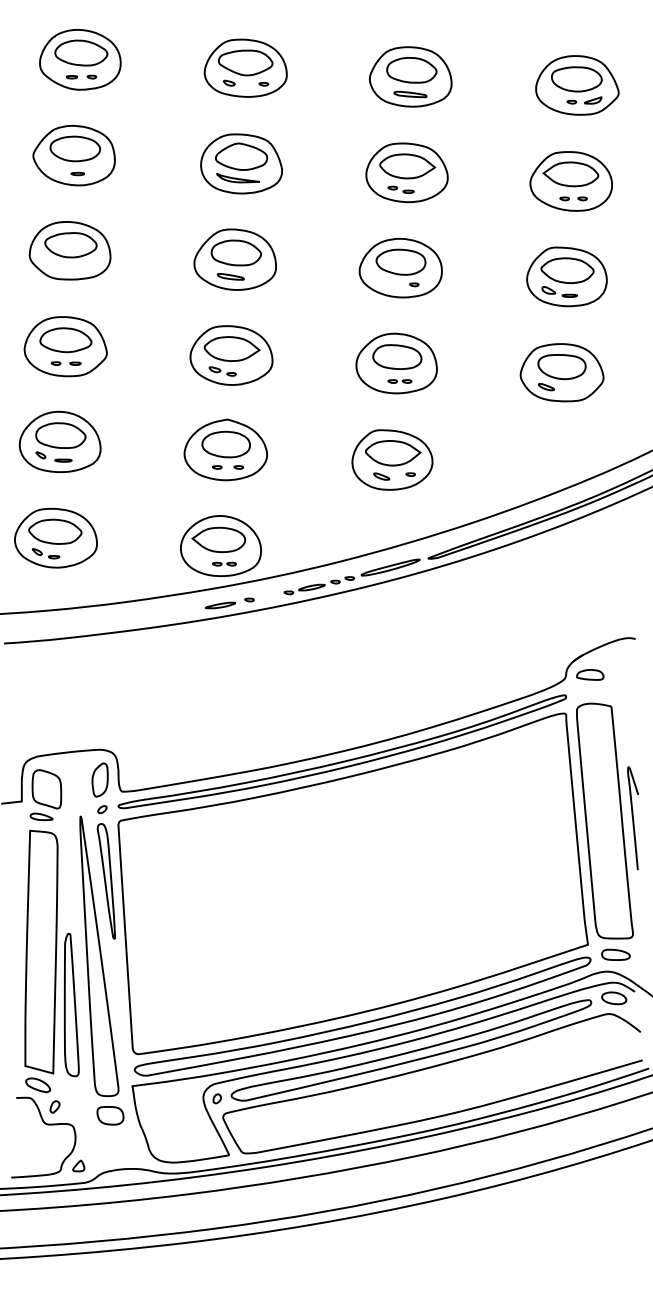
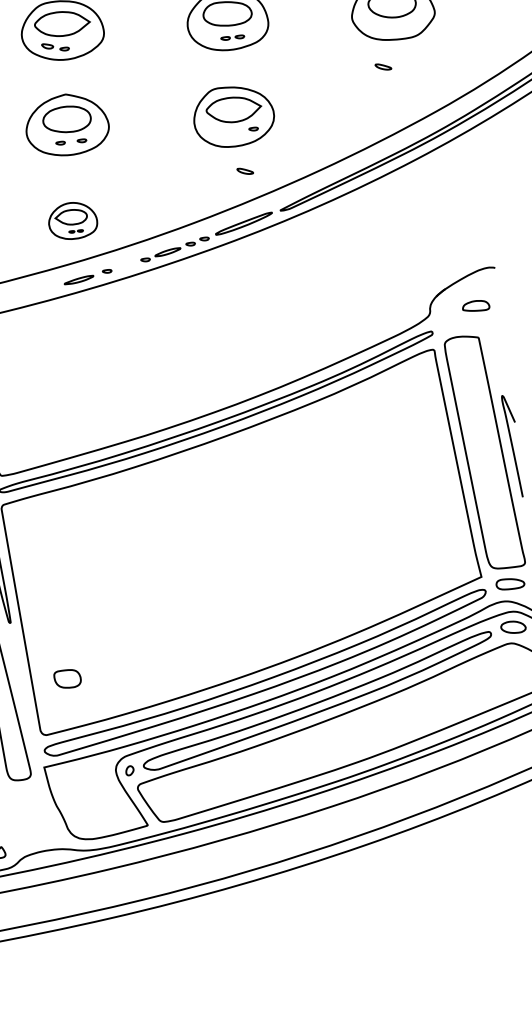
part: (545, 387) -> (382, 67), moved
part: (381, 476) -> (245, 171), moved
part: (220, 545) -> (72, 220), size x0.6
part: (590, 674) -> (476, 305), moved
part: (110, 1115) -> (67, 678), moved

